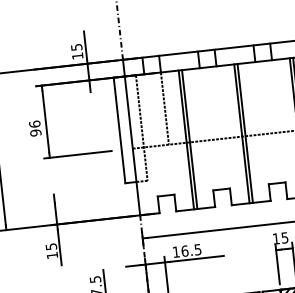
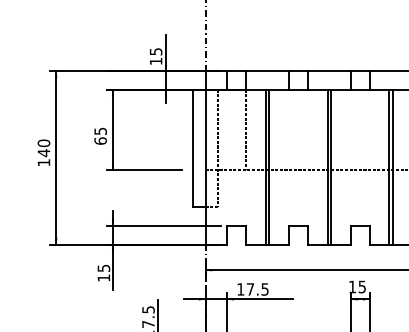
text: (35, 127) -> (100, 135), 96 -> 65
line: (100, 202) -> (163, 225), added
text: (184, 251) -> (250, 289), 16.5 -> 17.5

